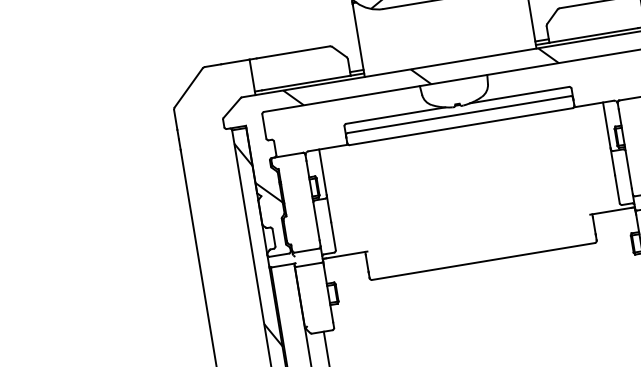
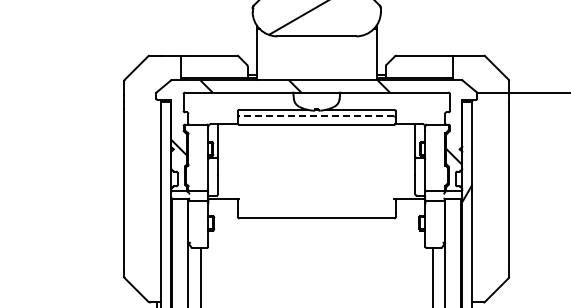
line: (458, 114) -> (316, 116), solid -> dashed
hatch: (258, 244) -> (166, 181), removed

